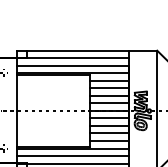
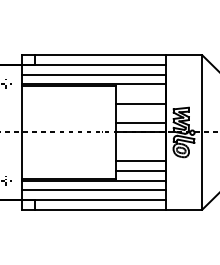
line: (108, 80) -> (140, 93), removed
line: (108, 96) -> (140, 113), removed
line: (108, 118) -> (140, 142), removed
line: (108, 125) -> (140, 151), removed

